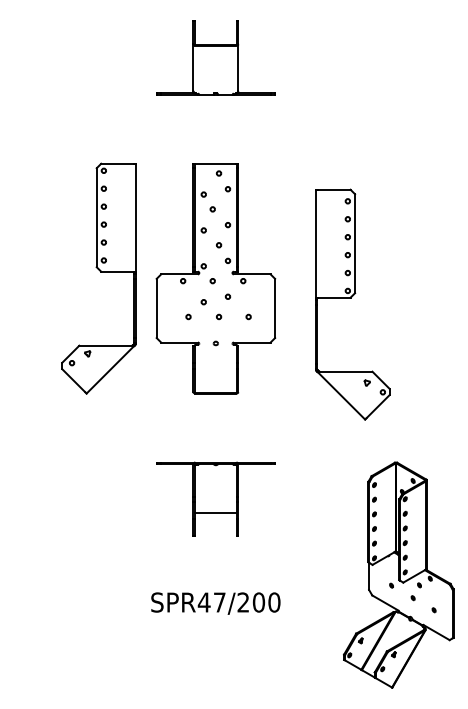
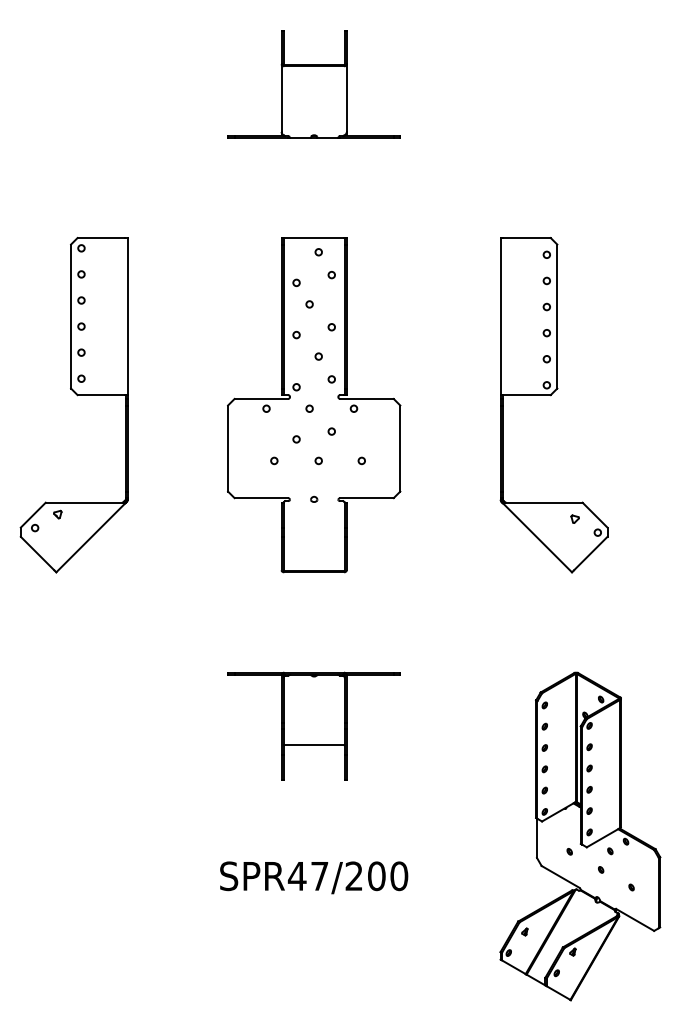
part: (100, 272) -> (76, 396), moved
part: (351, 298) -> (552, 396), moved

